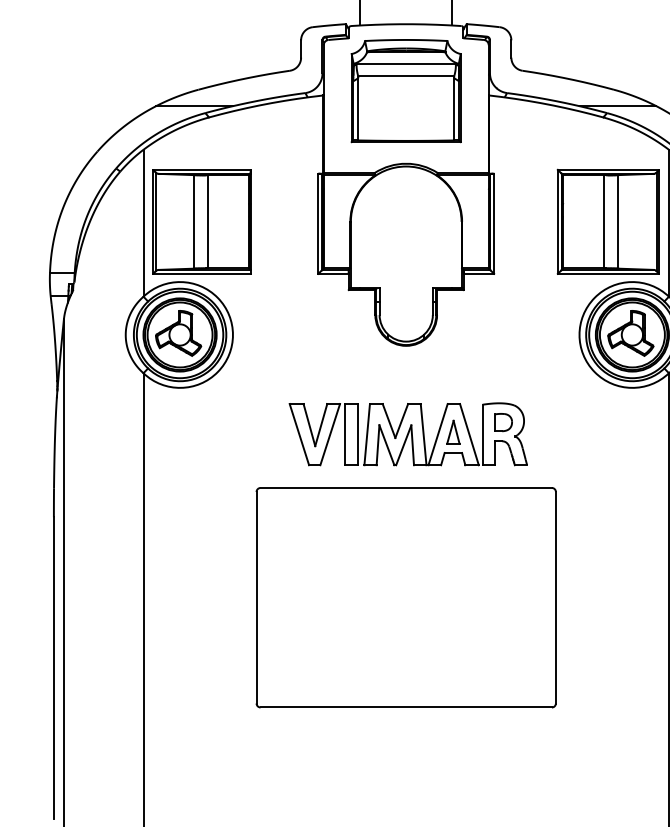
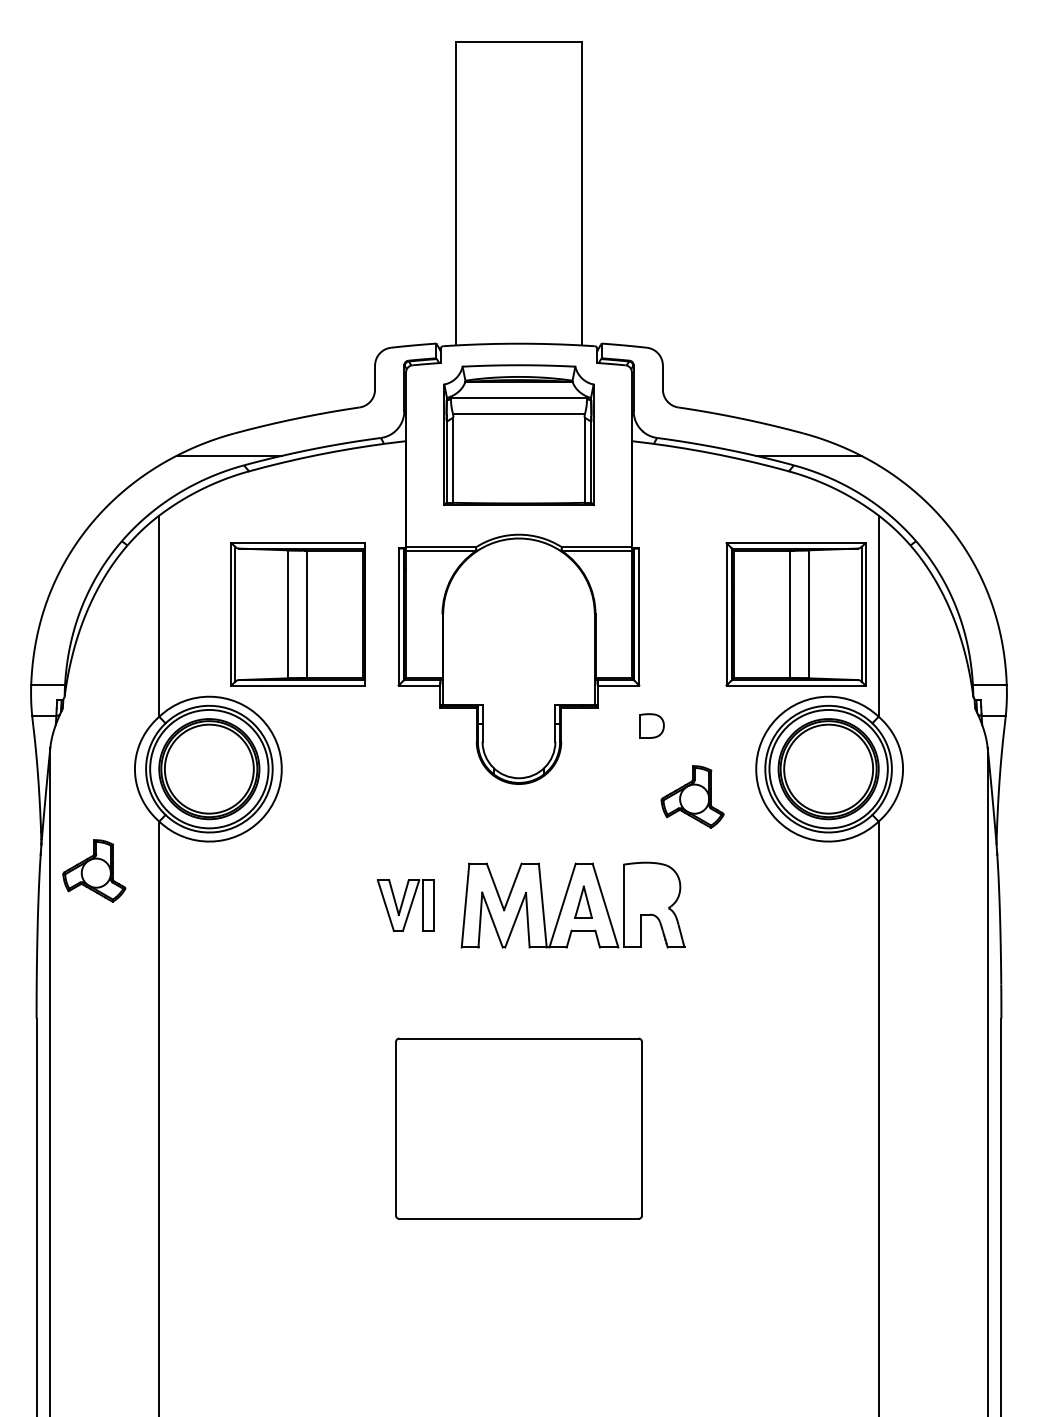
part: (201, 222) -> (297, 614), moved
part: (178, 333) -> (94, 870), moved
part: (630, 333) -> (692, 796), moved
part: (503, 422) -> (651, 725), moved
part: (323, 434) -> (405, 905), size x0.6
part: (405, 597) -> (518, 1128), size x0.6

